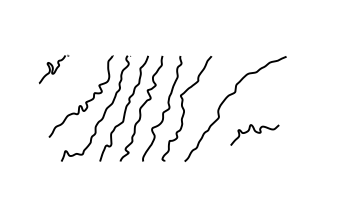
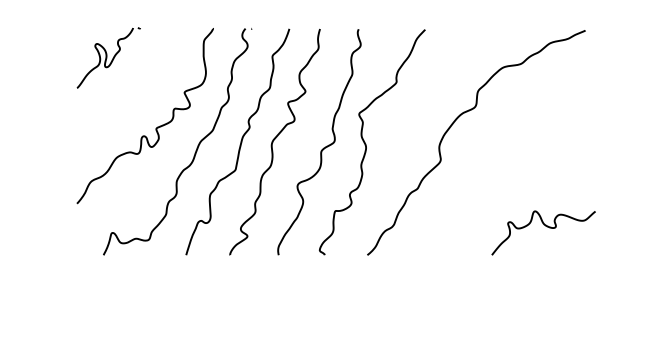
part: (53, 69) -> (107, 58), moved
curve: (255, 132) -> (544, 227), moved

